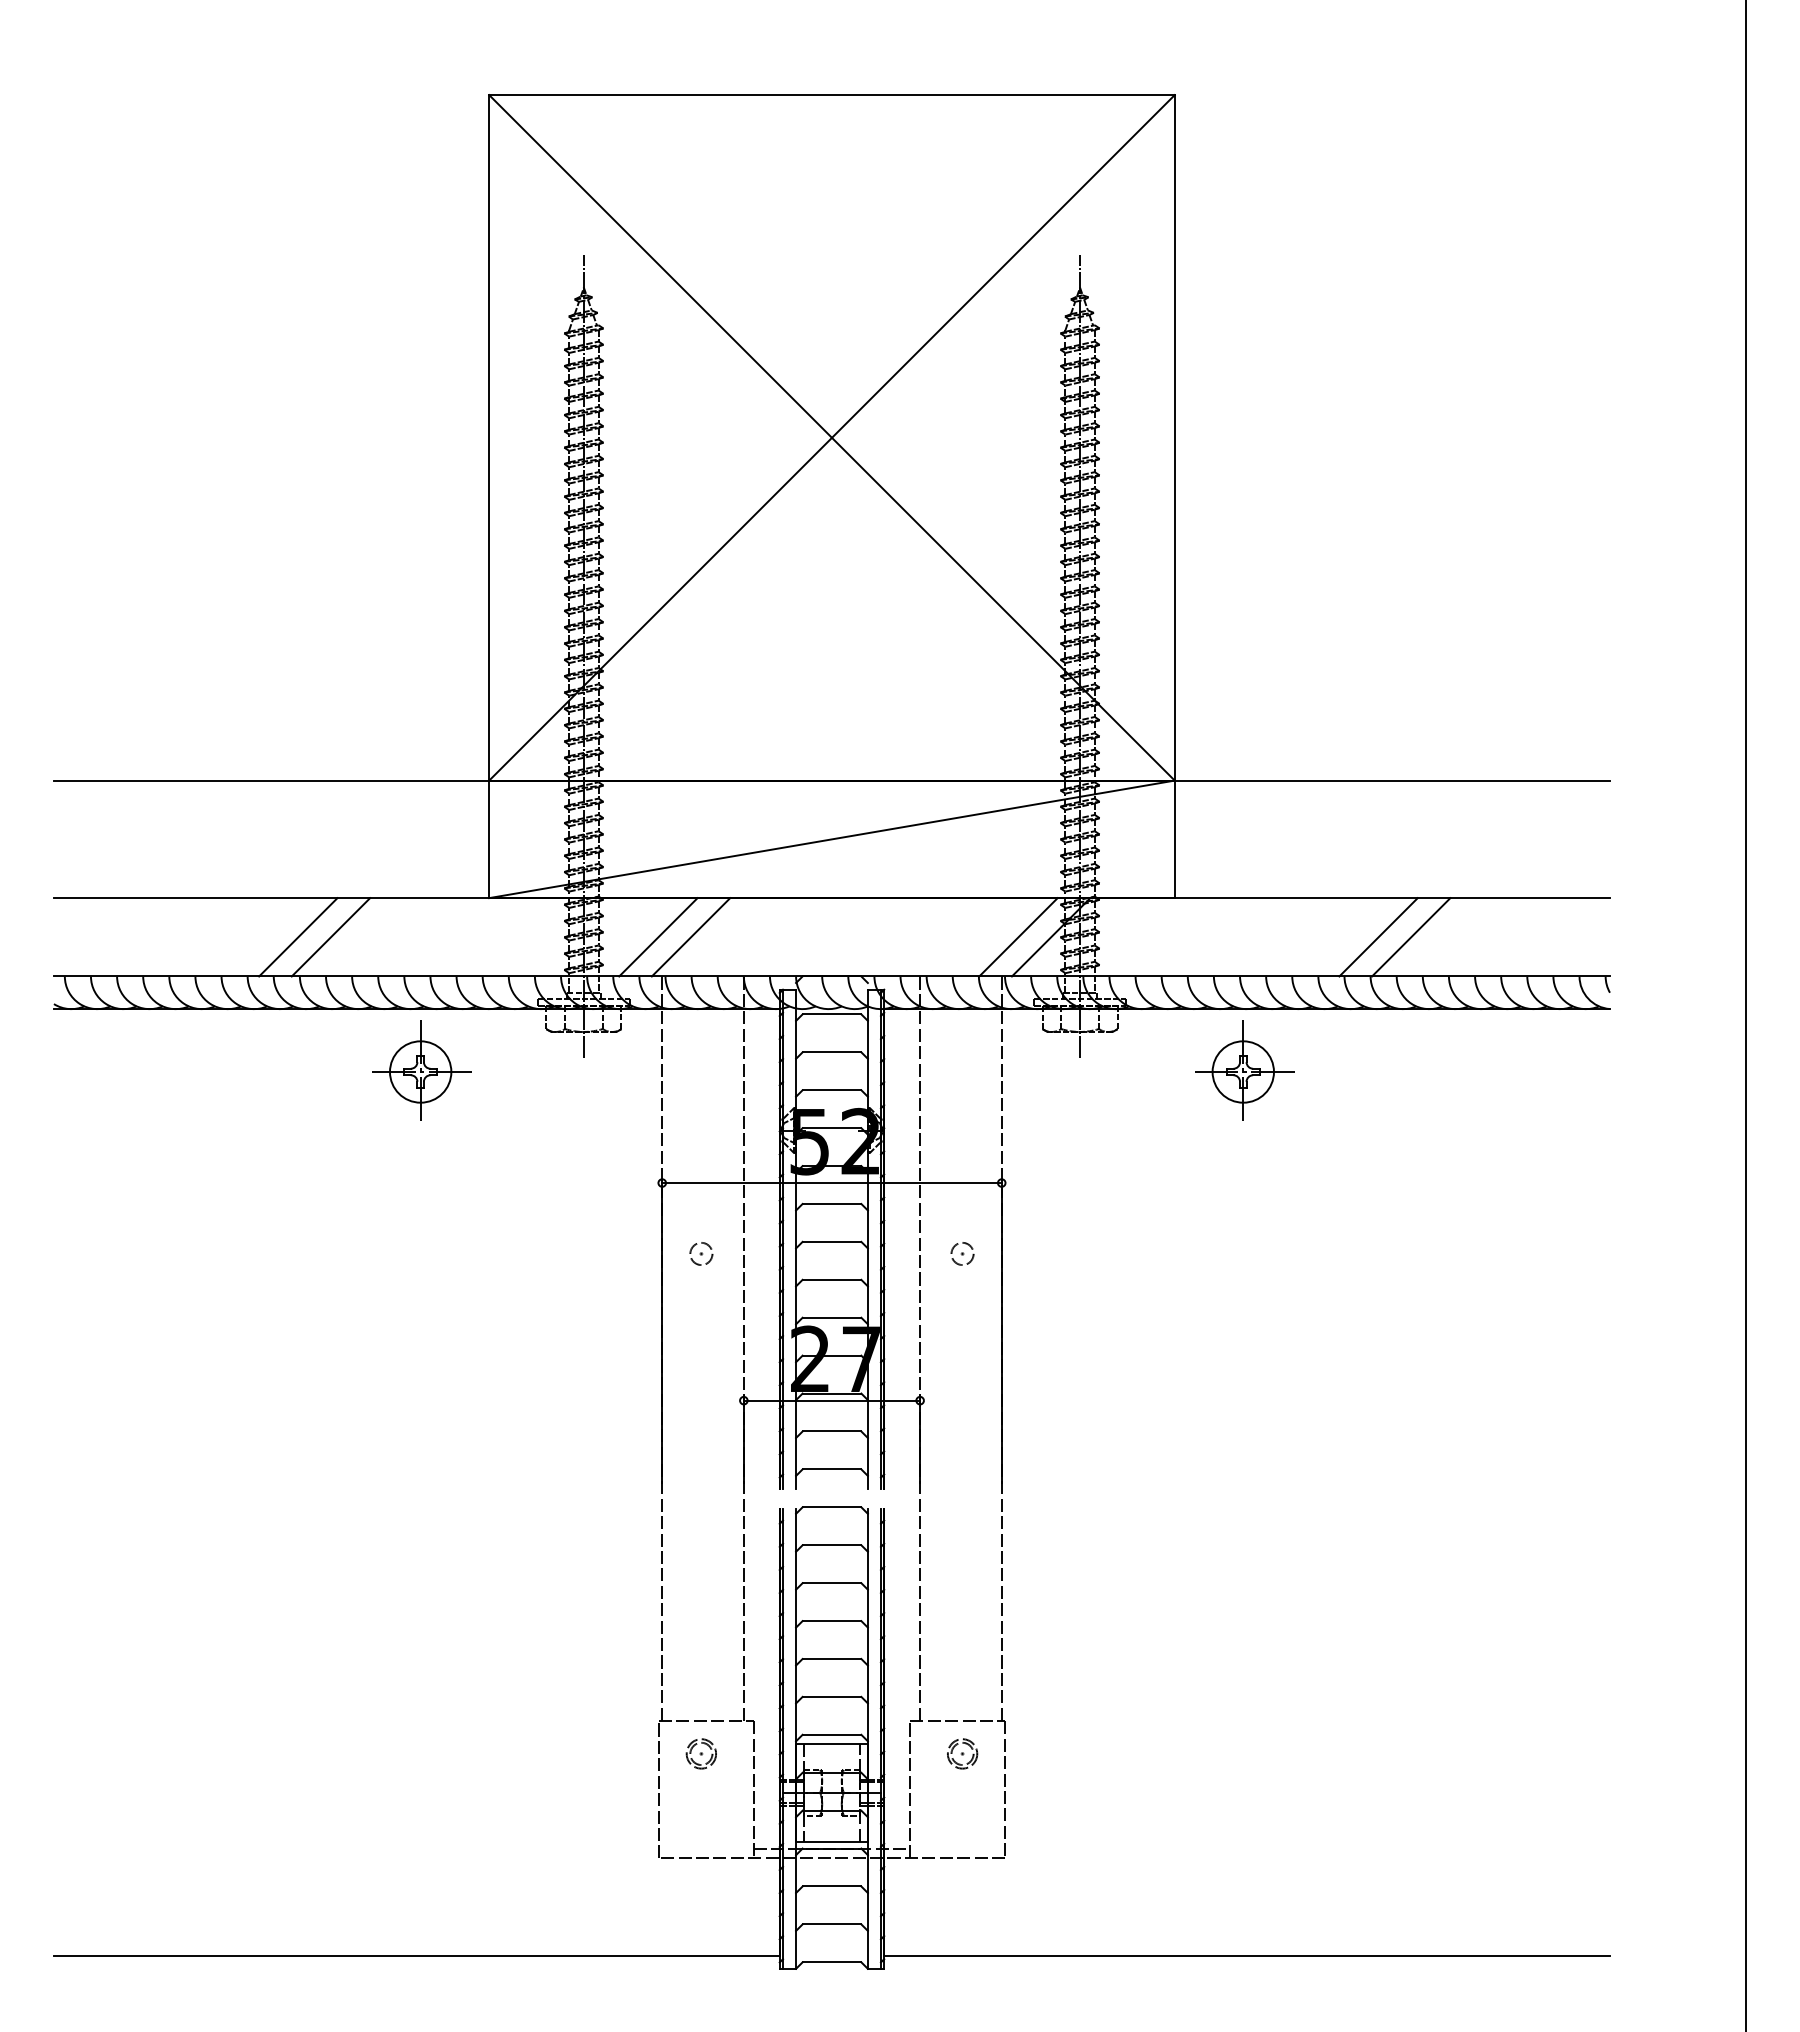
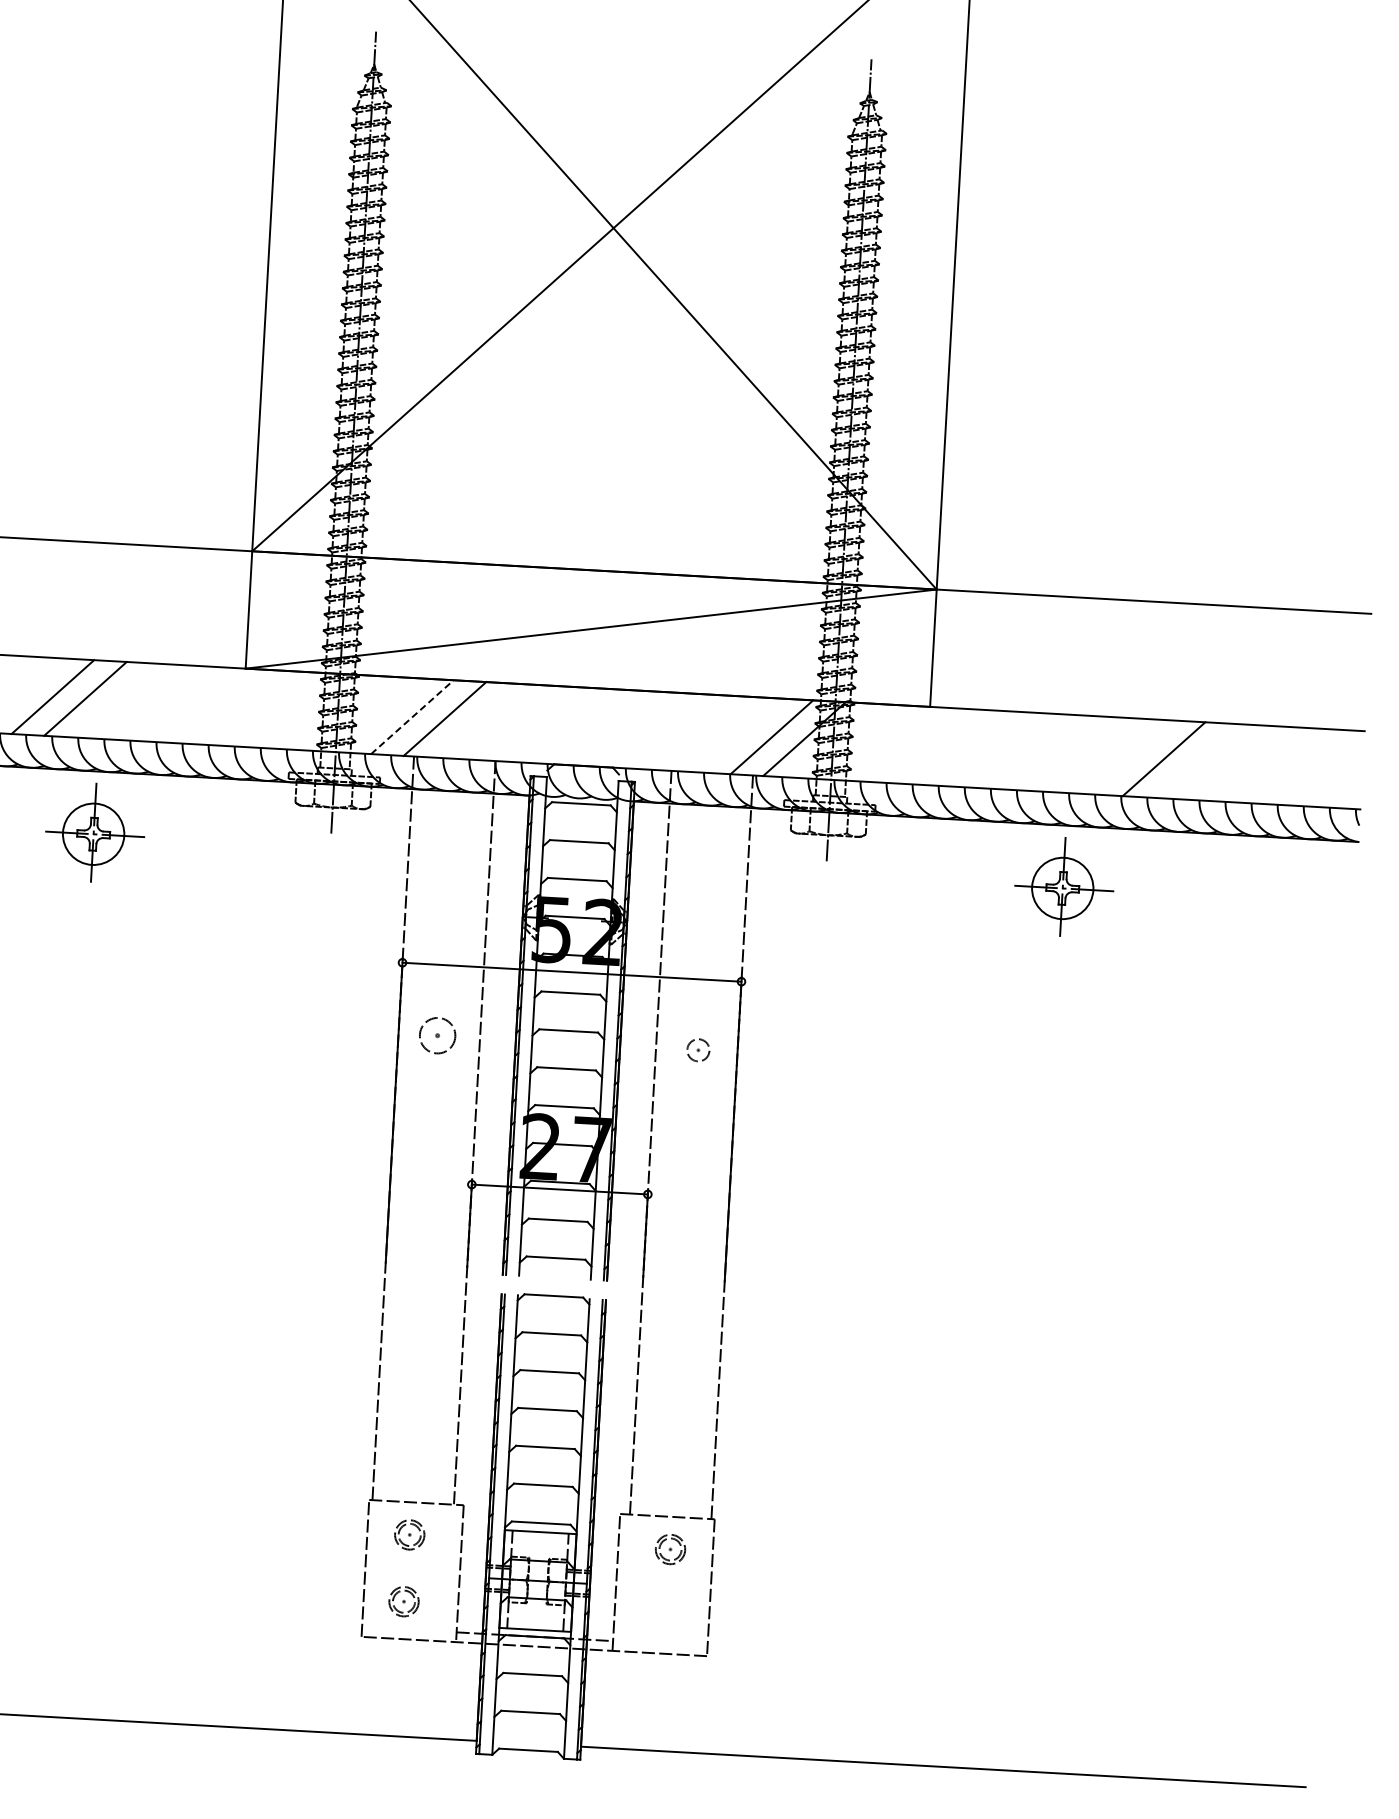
line: (658, 936) -> (412, 716), solid -> dashed
line: (1378, 937) -> (1131, 757), removed
part: (421, 1070) -> (94, 832), moved
part: (1244, 1070) -> (1064, 887), moved
part: (701, 1253) -> (437, 1035), size x1.6
part: (698, 1820) -> (403, 1601), added

